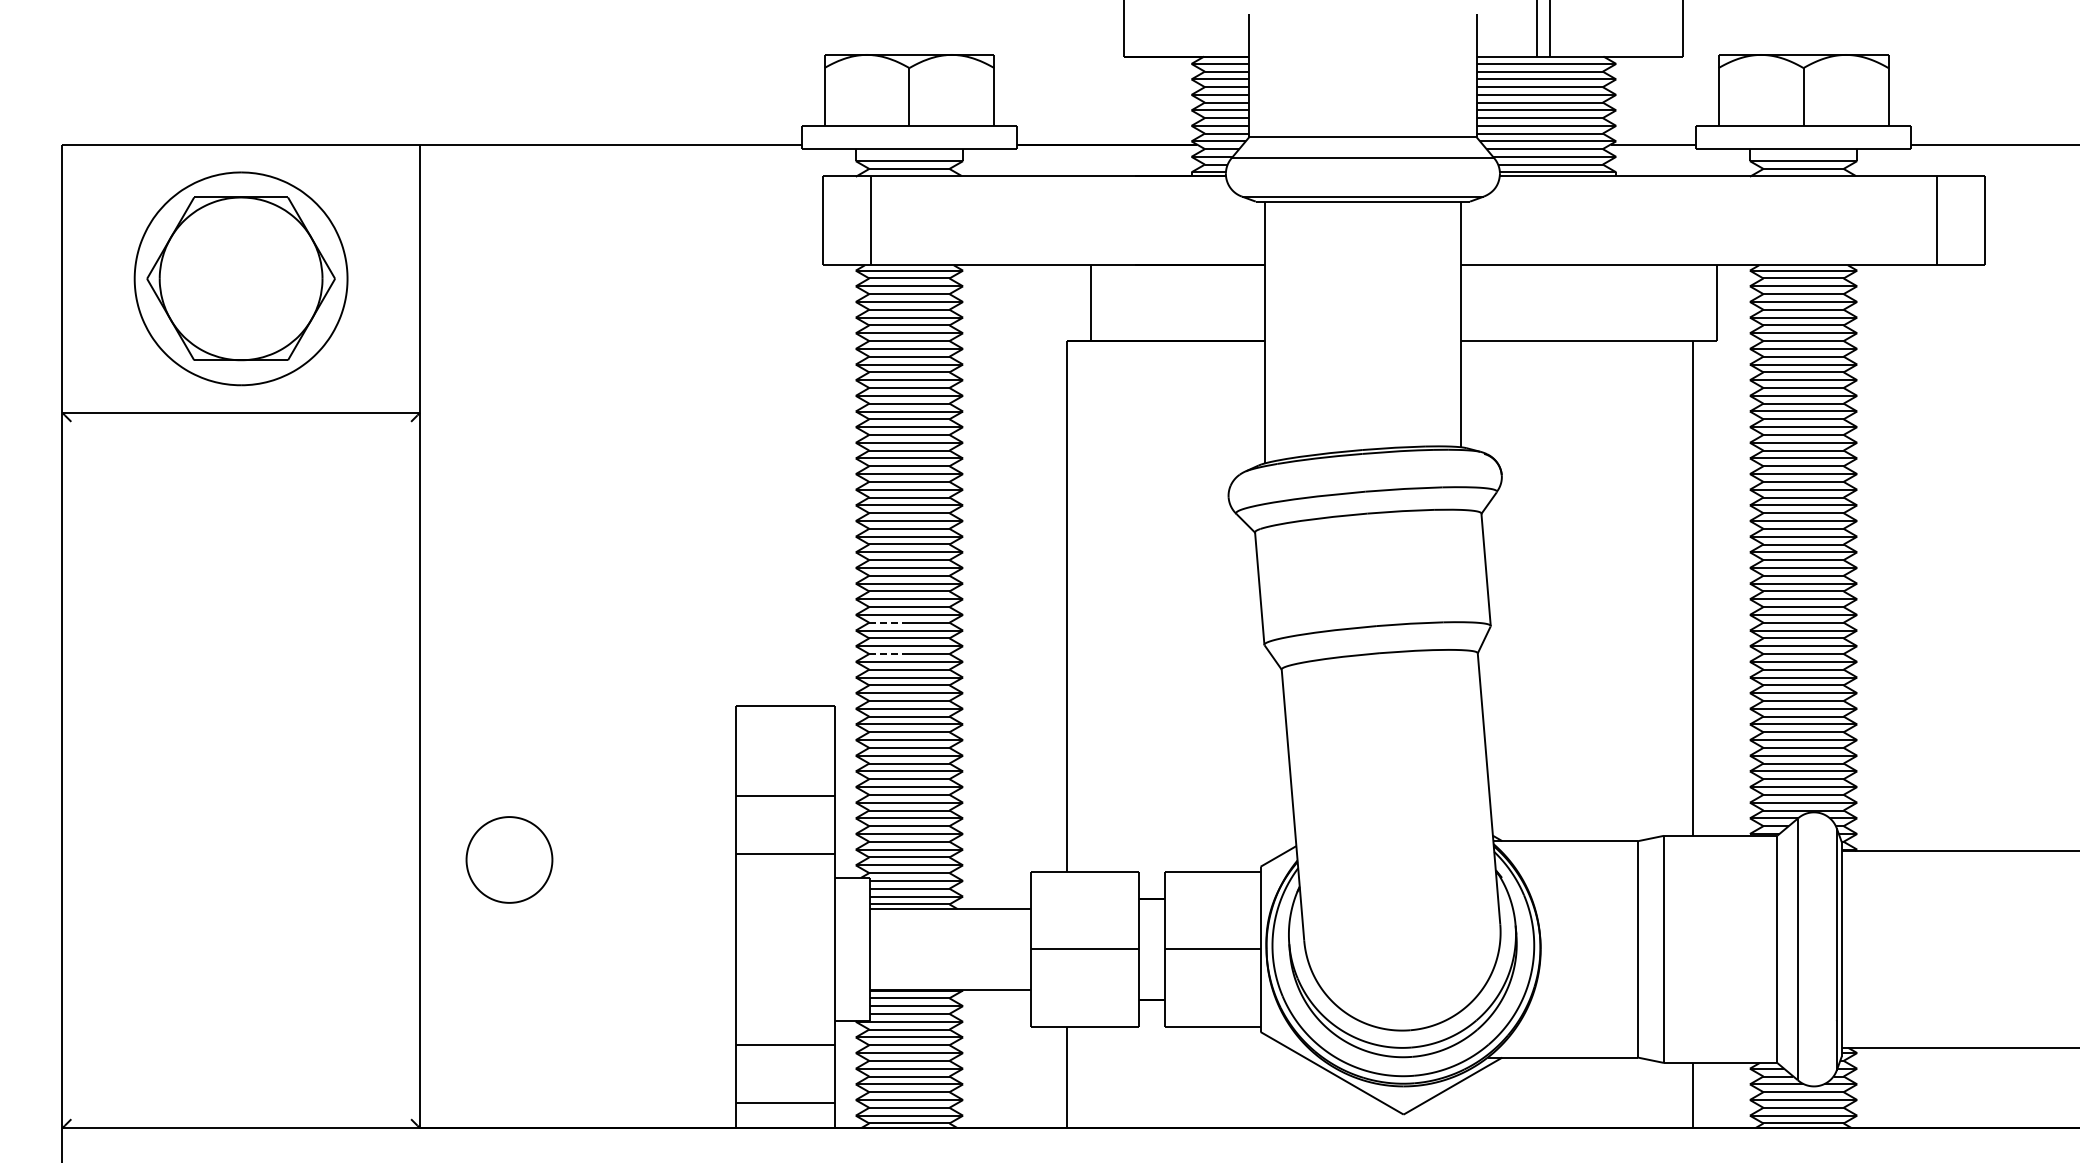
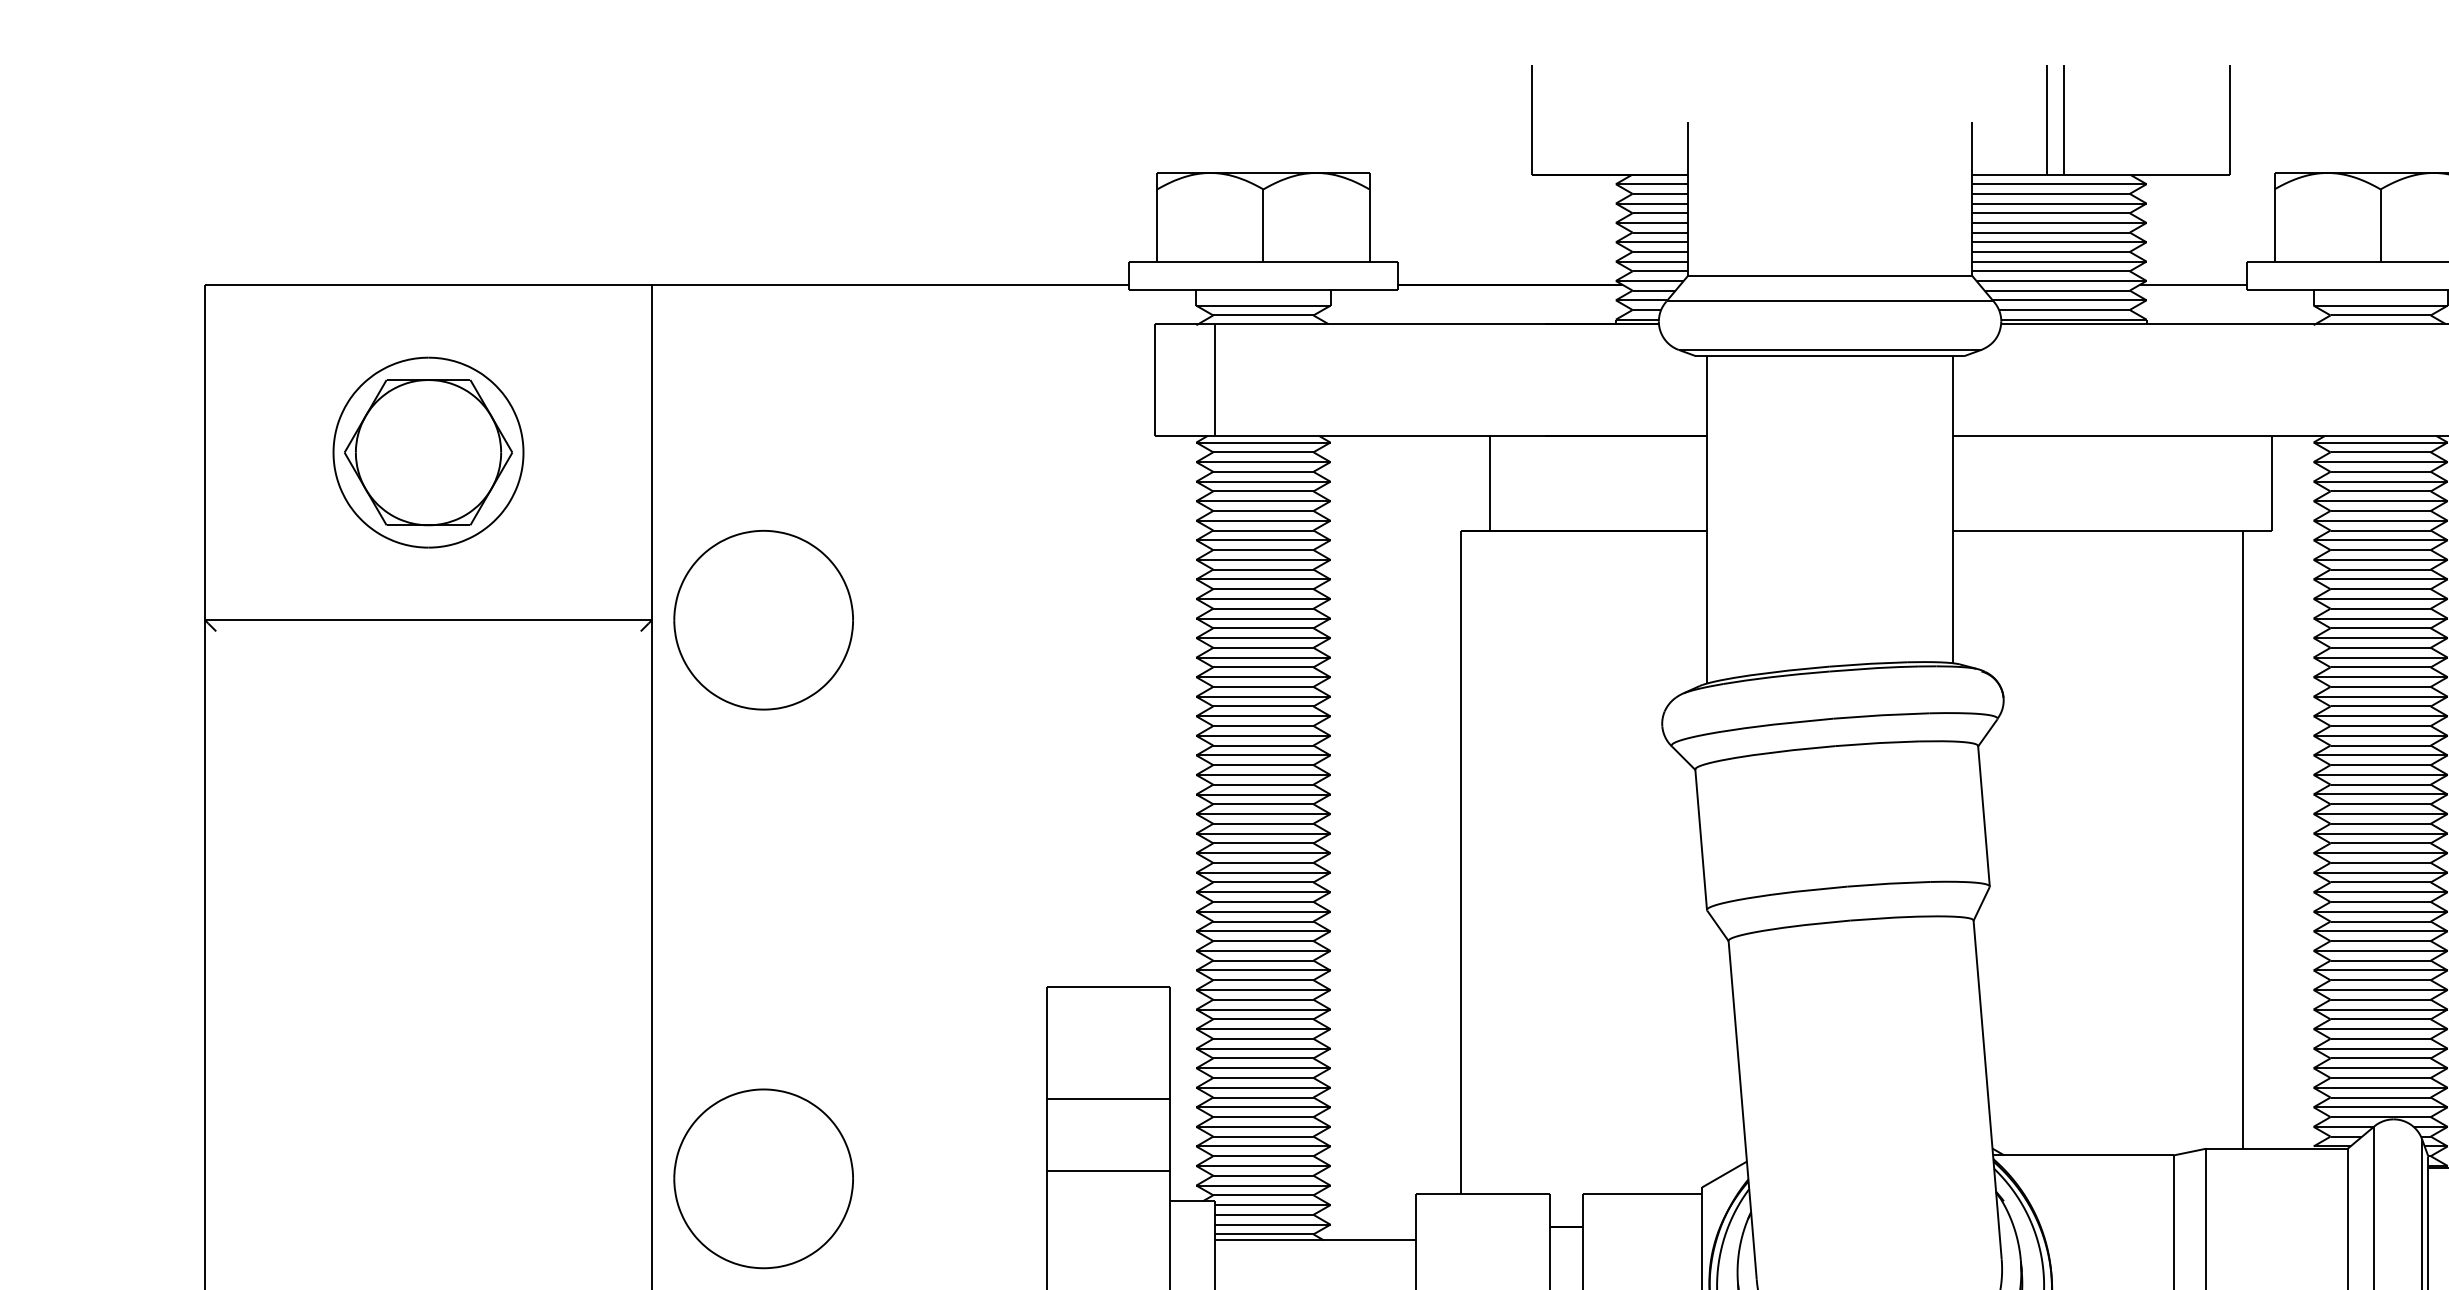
part: (241, 278) -> (428, 452), size x0.71
part: (509, 412) -> (763, 619), added
line: (888, 622) -> (1237, 882), dashed -> solid
line: (888, 654) -> (1237, 922), dashed -> solid
part: (509, 859) -> (763, 1178), size x1.67

